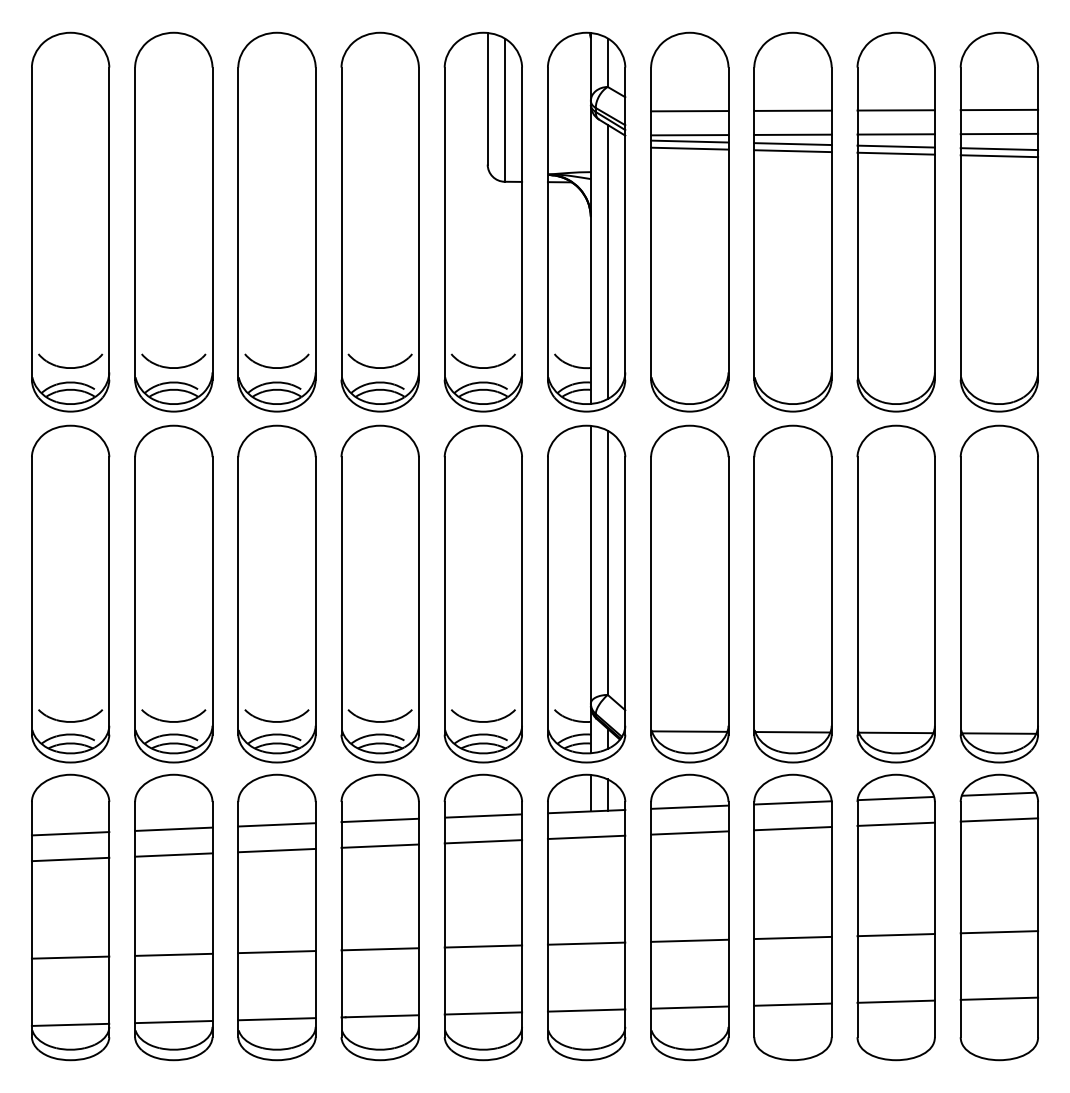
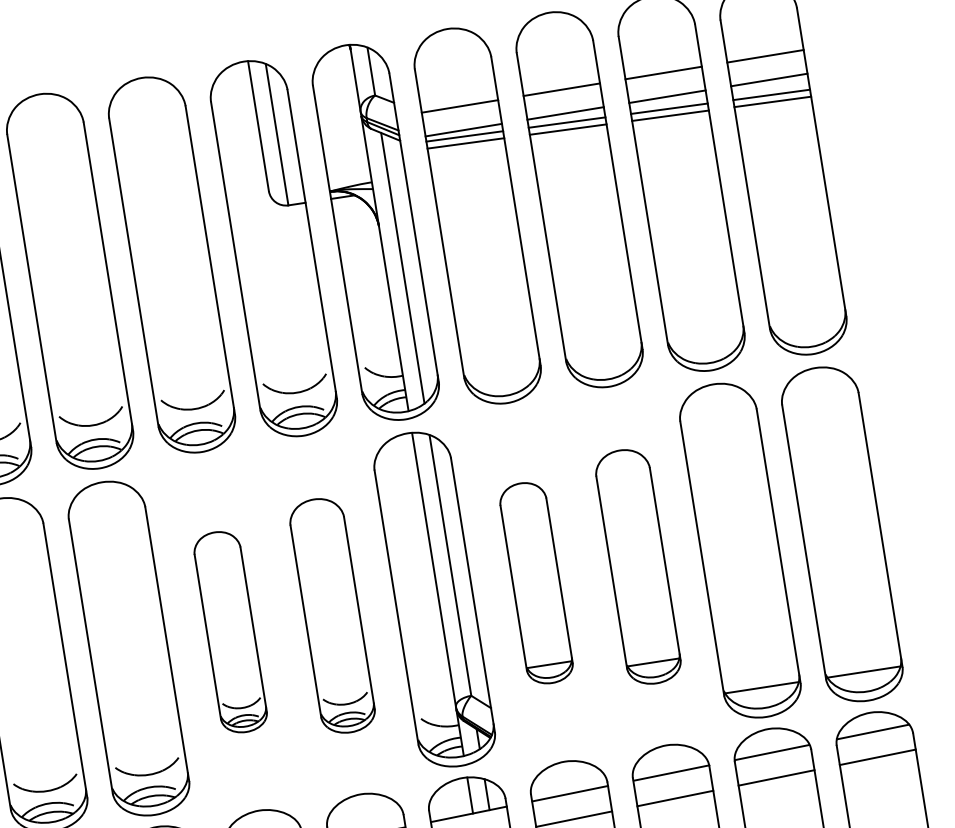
part: (379, 593) -> (229, 631), size x0.6
part: (482, 593) -> (331, 615), size x0.7
part: (689, 593) -> (535, 582), size x0.6
part: (792, 593) -> (637, 566), size x0.7

